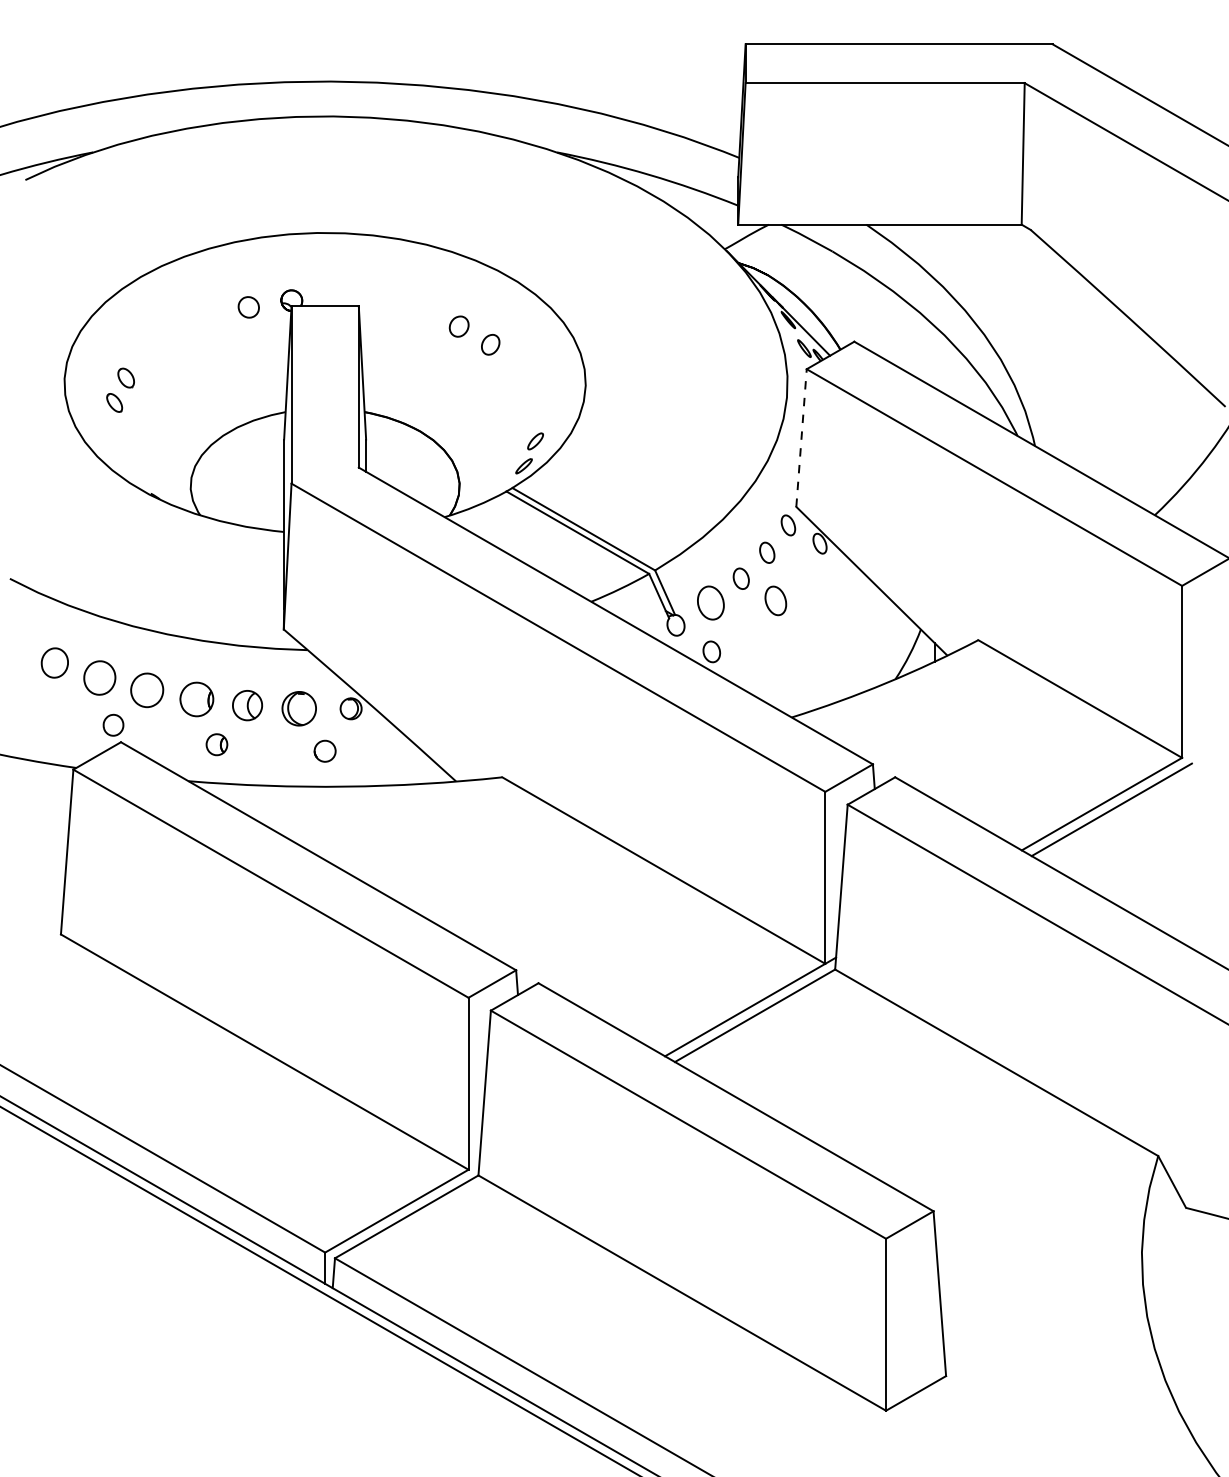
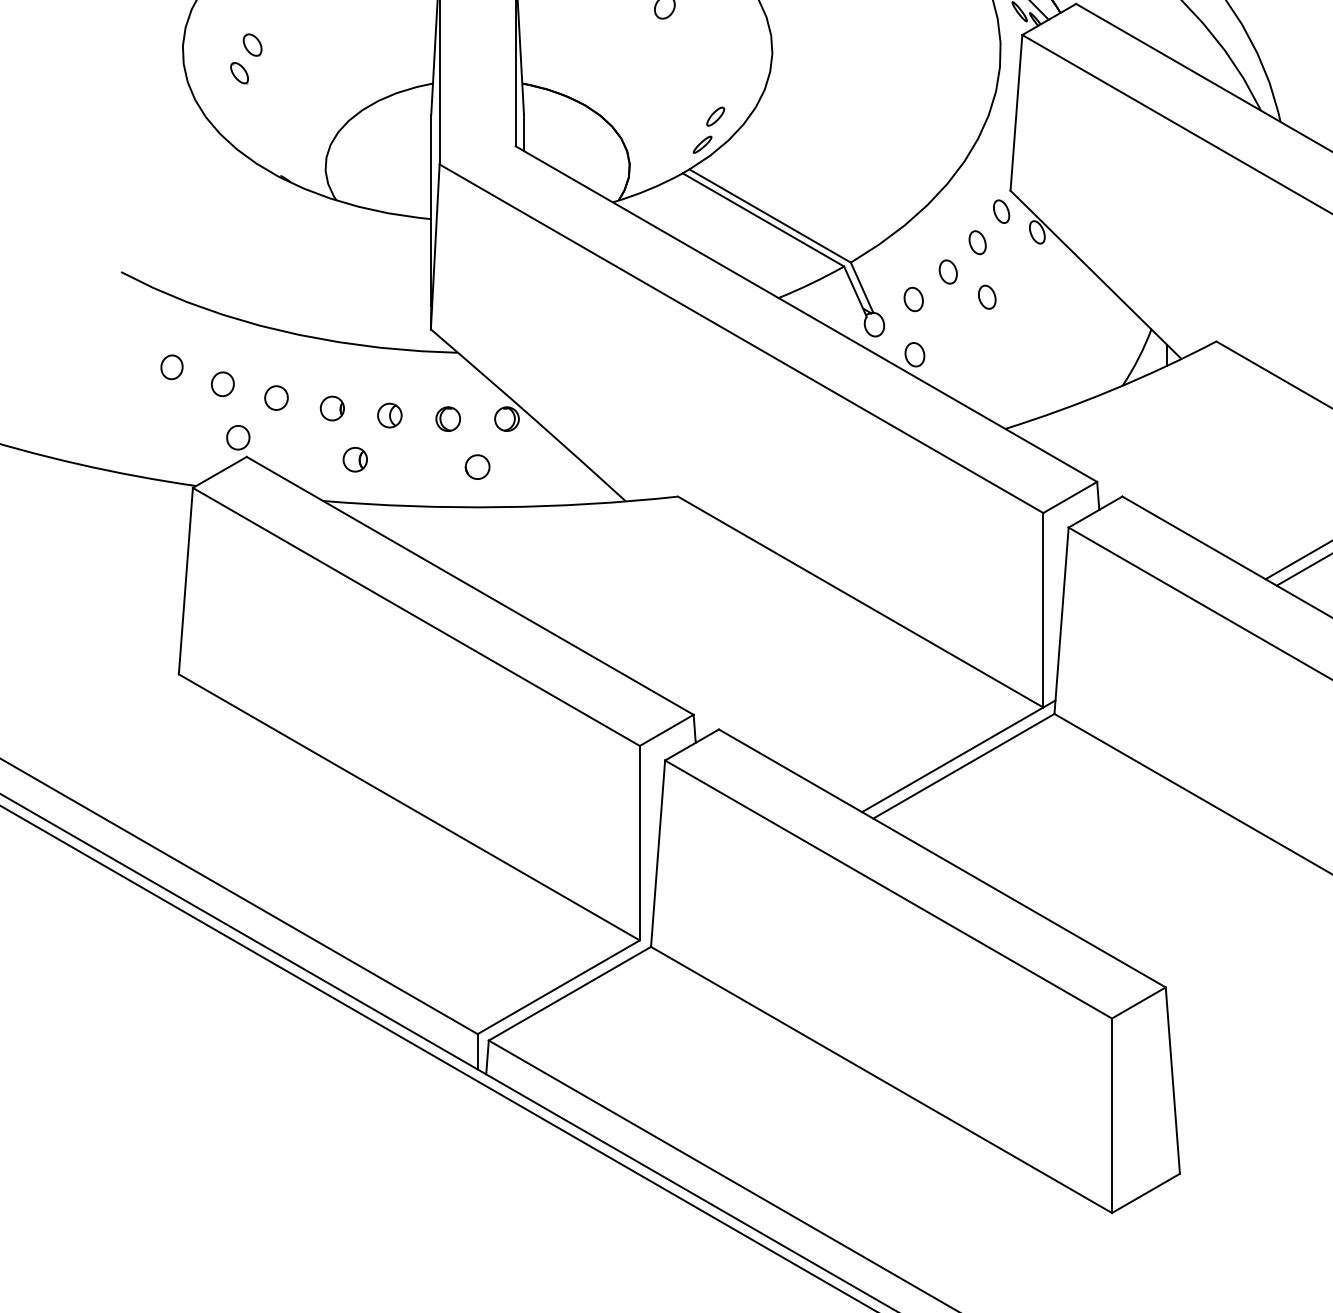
line: (801, 437) -> (1016, 112), dashed -> solid
part: (775, 601) -> (986, 297), size x0.71
part: (710, 602) -> (913, 298), size x0.62
part: (54, 662) -> (171, 366), size x0.71
part: (99, 677) -> (222, 383), size x0.62
part: (147, 689) -> (276, 397), size x0.62
part: (196, 699) -> (332, 408), size x0.62
part: (247, 705) -> (389, 415), size x0.71
part: (298, 708) -> (447, 418), size x0.62

